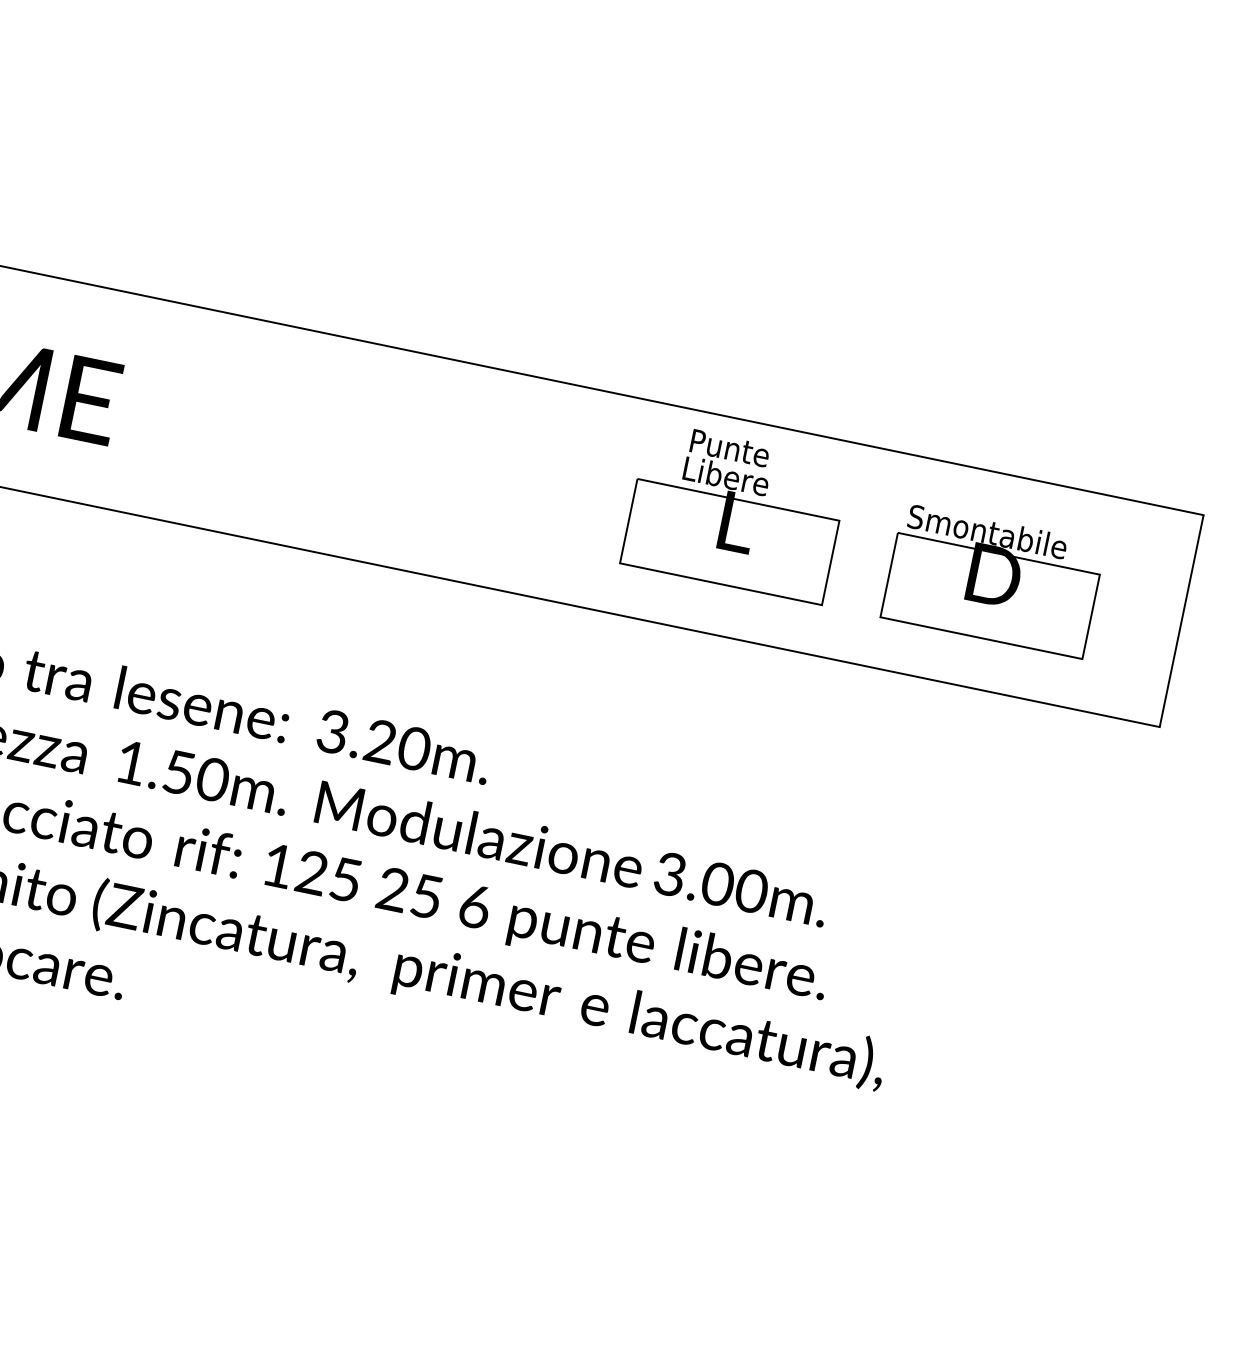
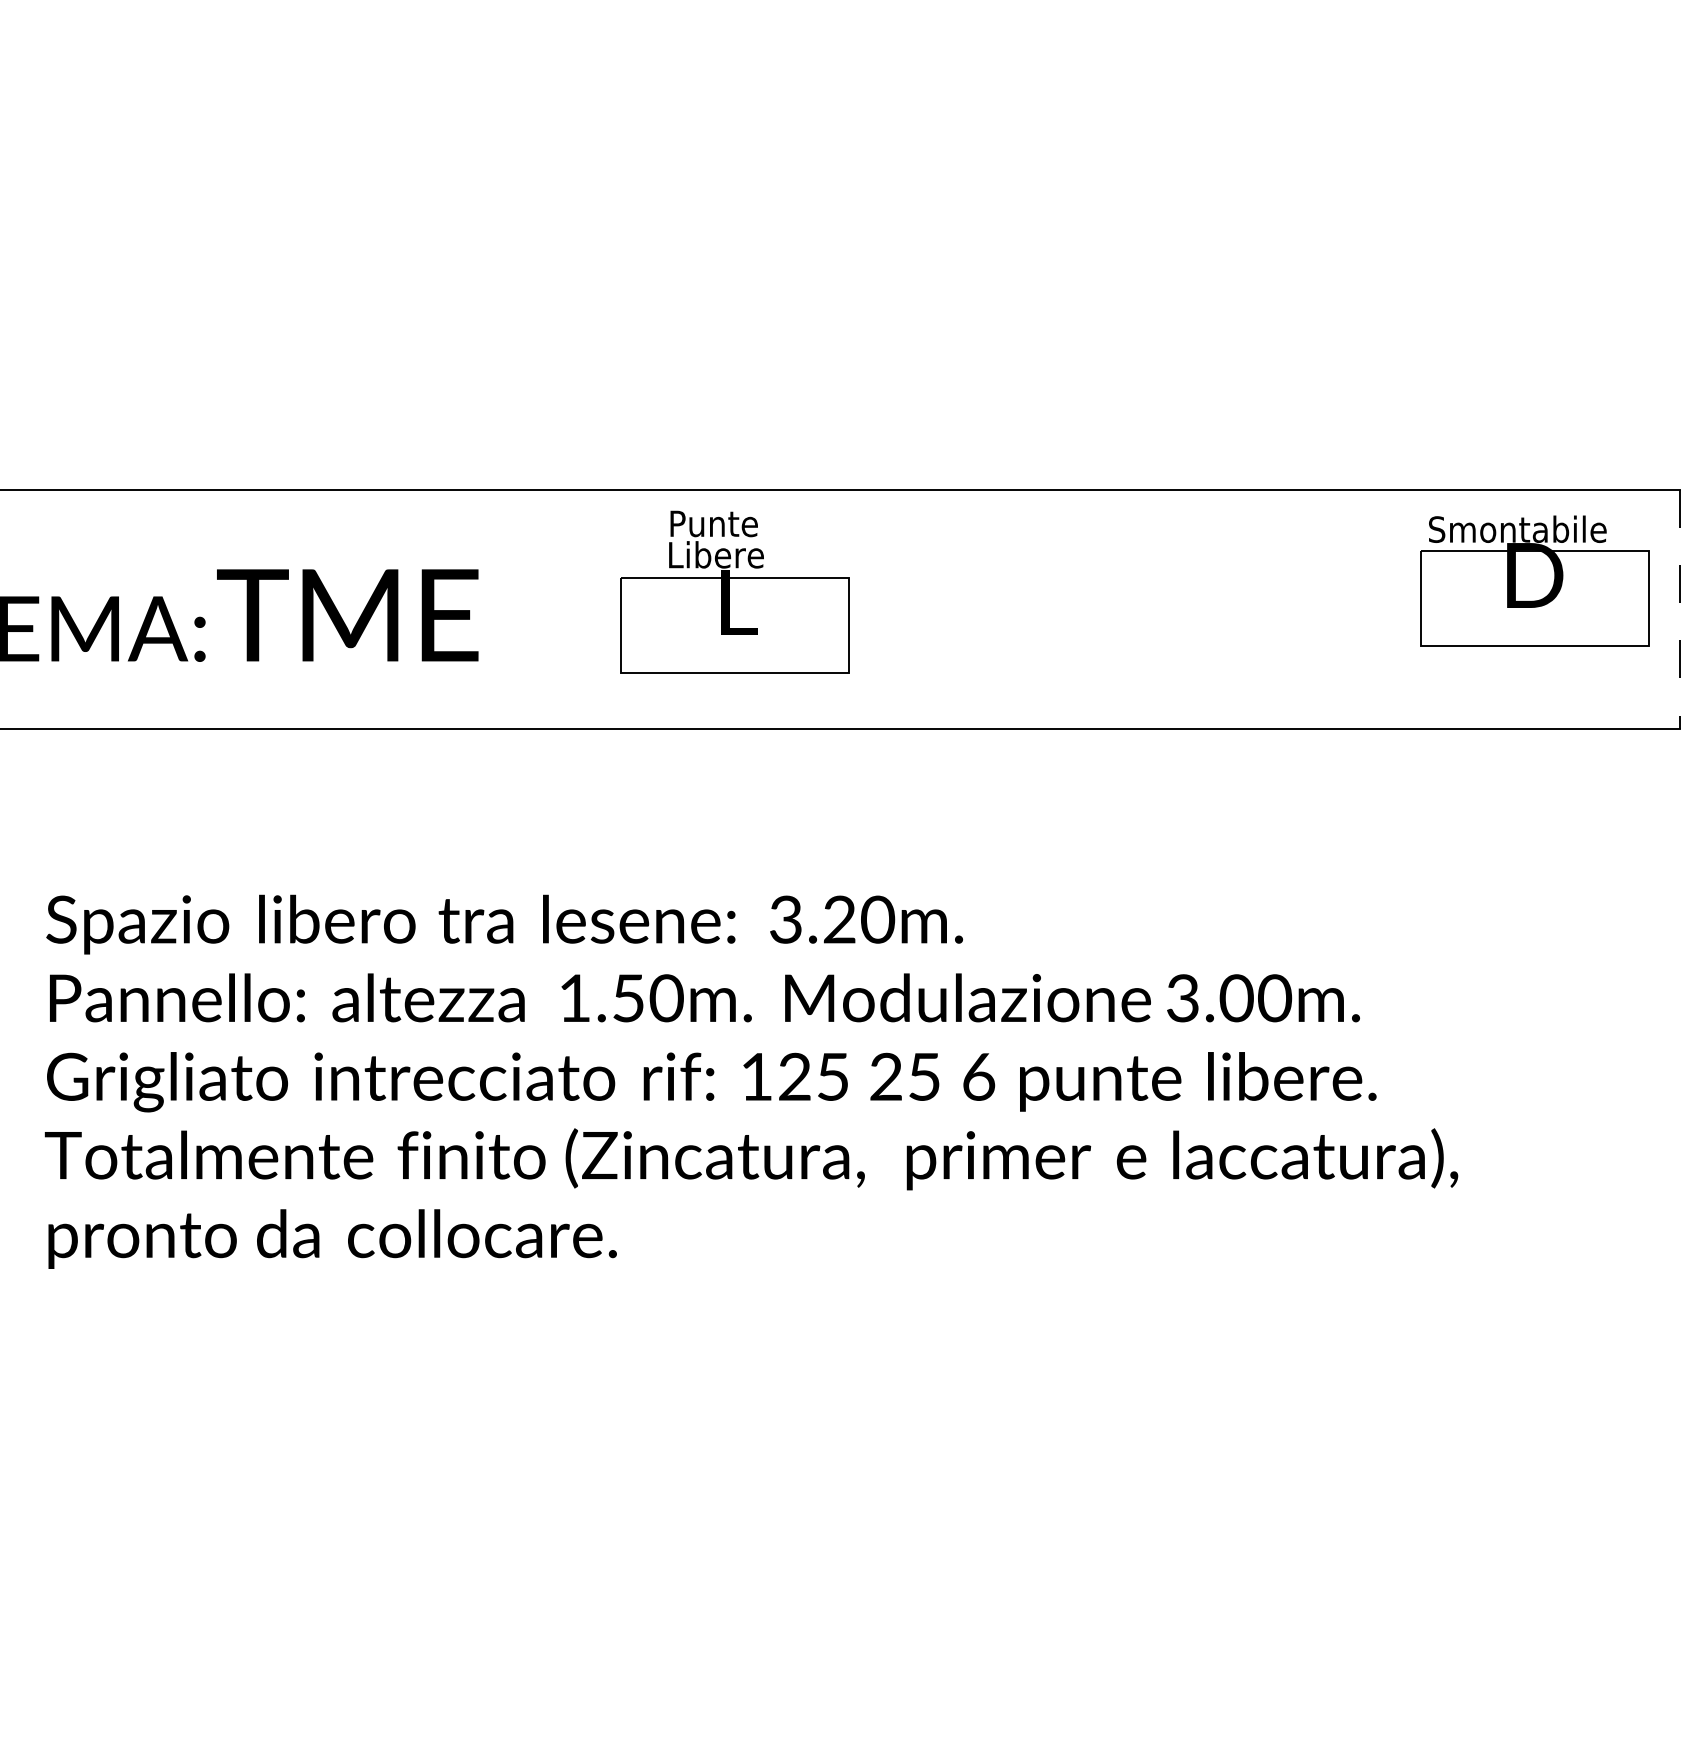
part: (735, 512) -> (734, 591), moved
part: (993, 580) -> (1534, 580), moved
line: (1181, 621) -> (1679, 609), solid -> dashed

